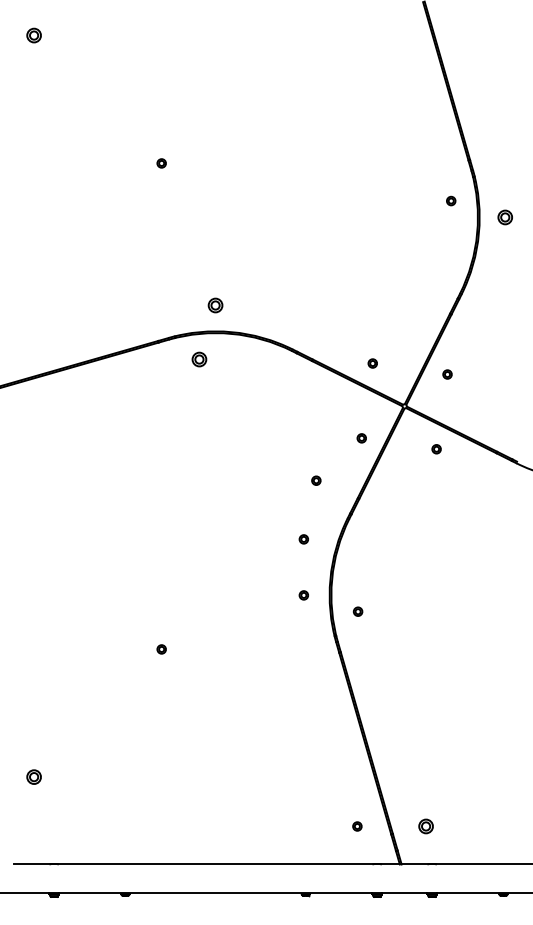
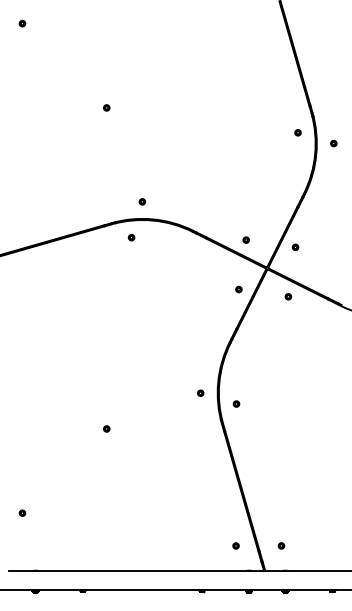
part: (34, 35) -> (22, 23), size x0.62
part: (504, 217) -> (333, 143), size x0.62
part: (215, 305) -> (142, 201), size x0.62
part: (199, 359) -> (131, 237), size x0.62
part: (315, 480) -> (208, 317), removed
part: (303, 538) -> (200, 355), removed
part: (34, 775) -> (22, 512), size x0.62
part: (426, 825) -> (281, 545), size x0.62

